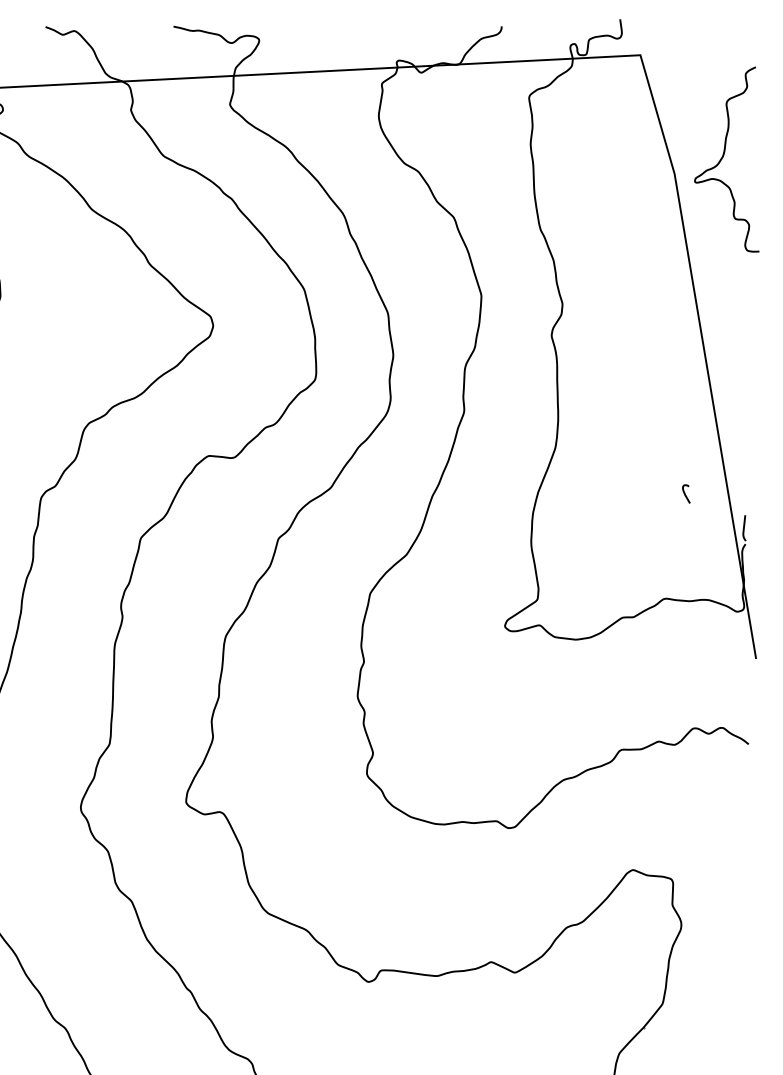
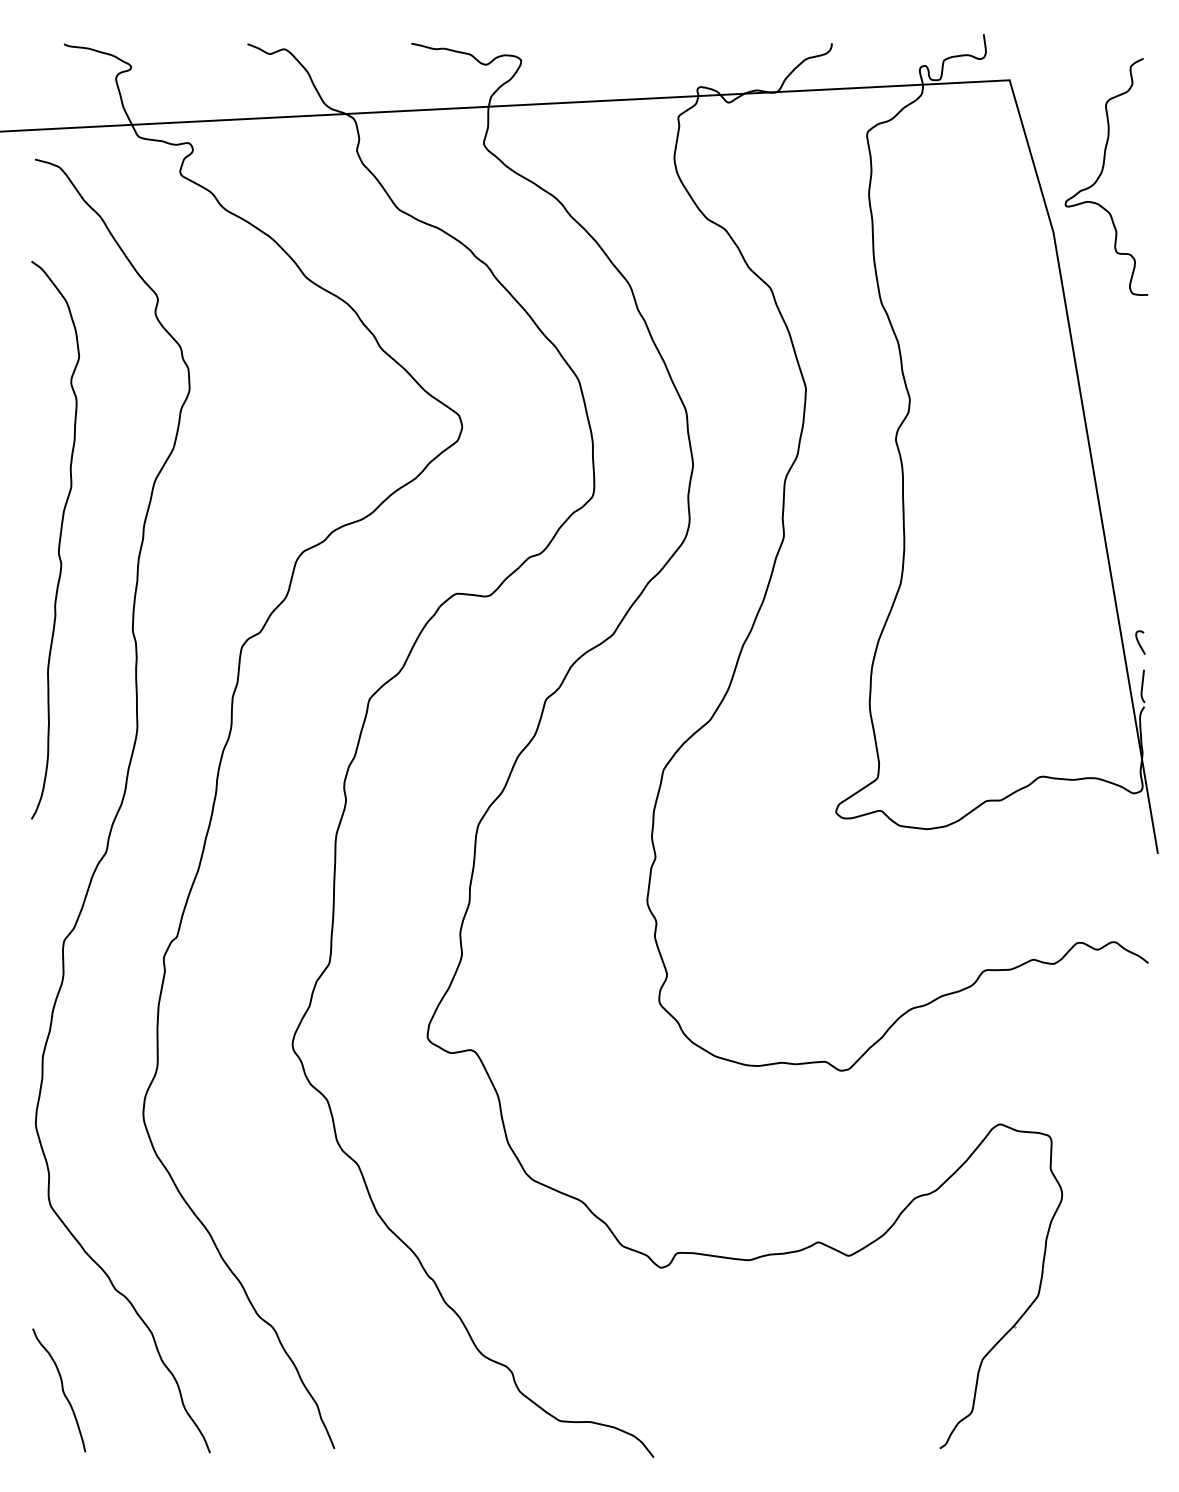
curve: (723, 156) -> (1102, 173), moved
curve: (685, 493) -> (1139, 642), moved

